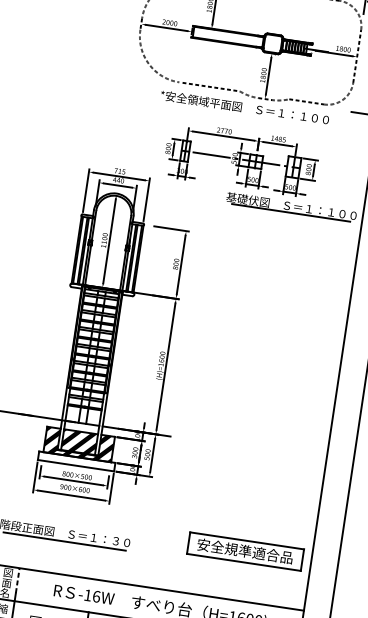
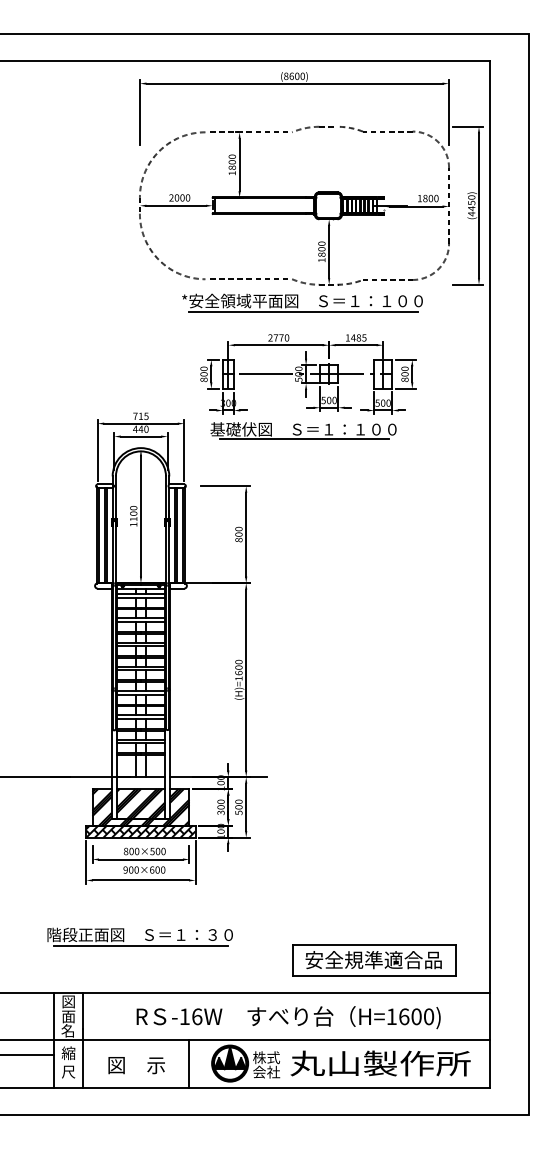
line: (244, 115) -> (303, 311), added
part: (291, 207) -> (303, 430), moved
hatch: (76, 461) -> (140, 831), added
part: (245, 551) -> (374, 960), moved
line: (17, 580) -> (83, 1010), dashed -> solid

